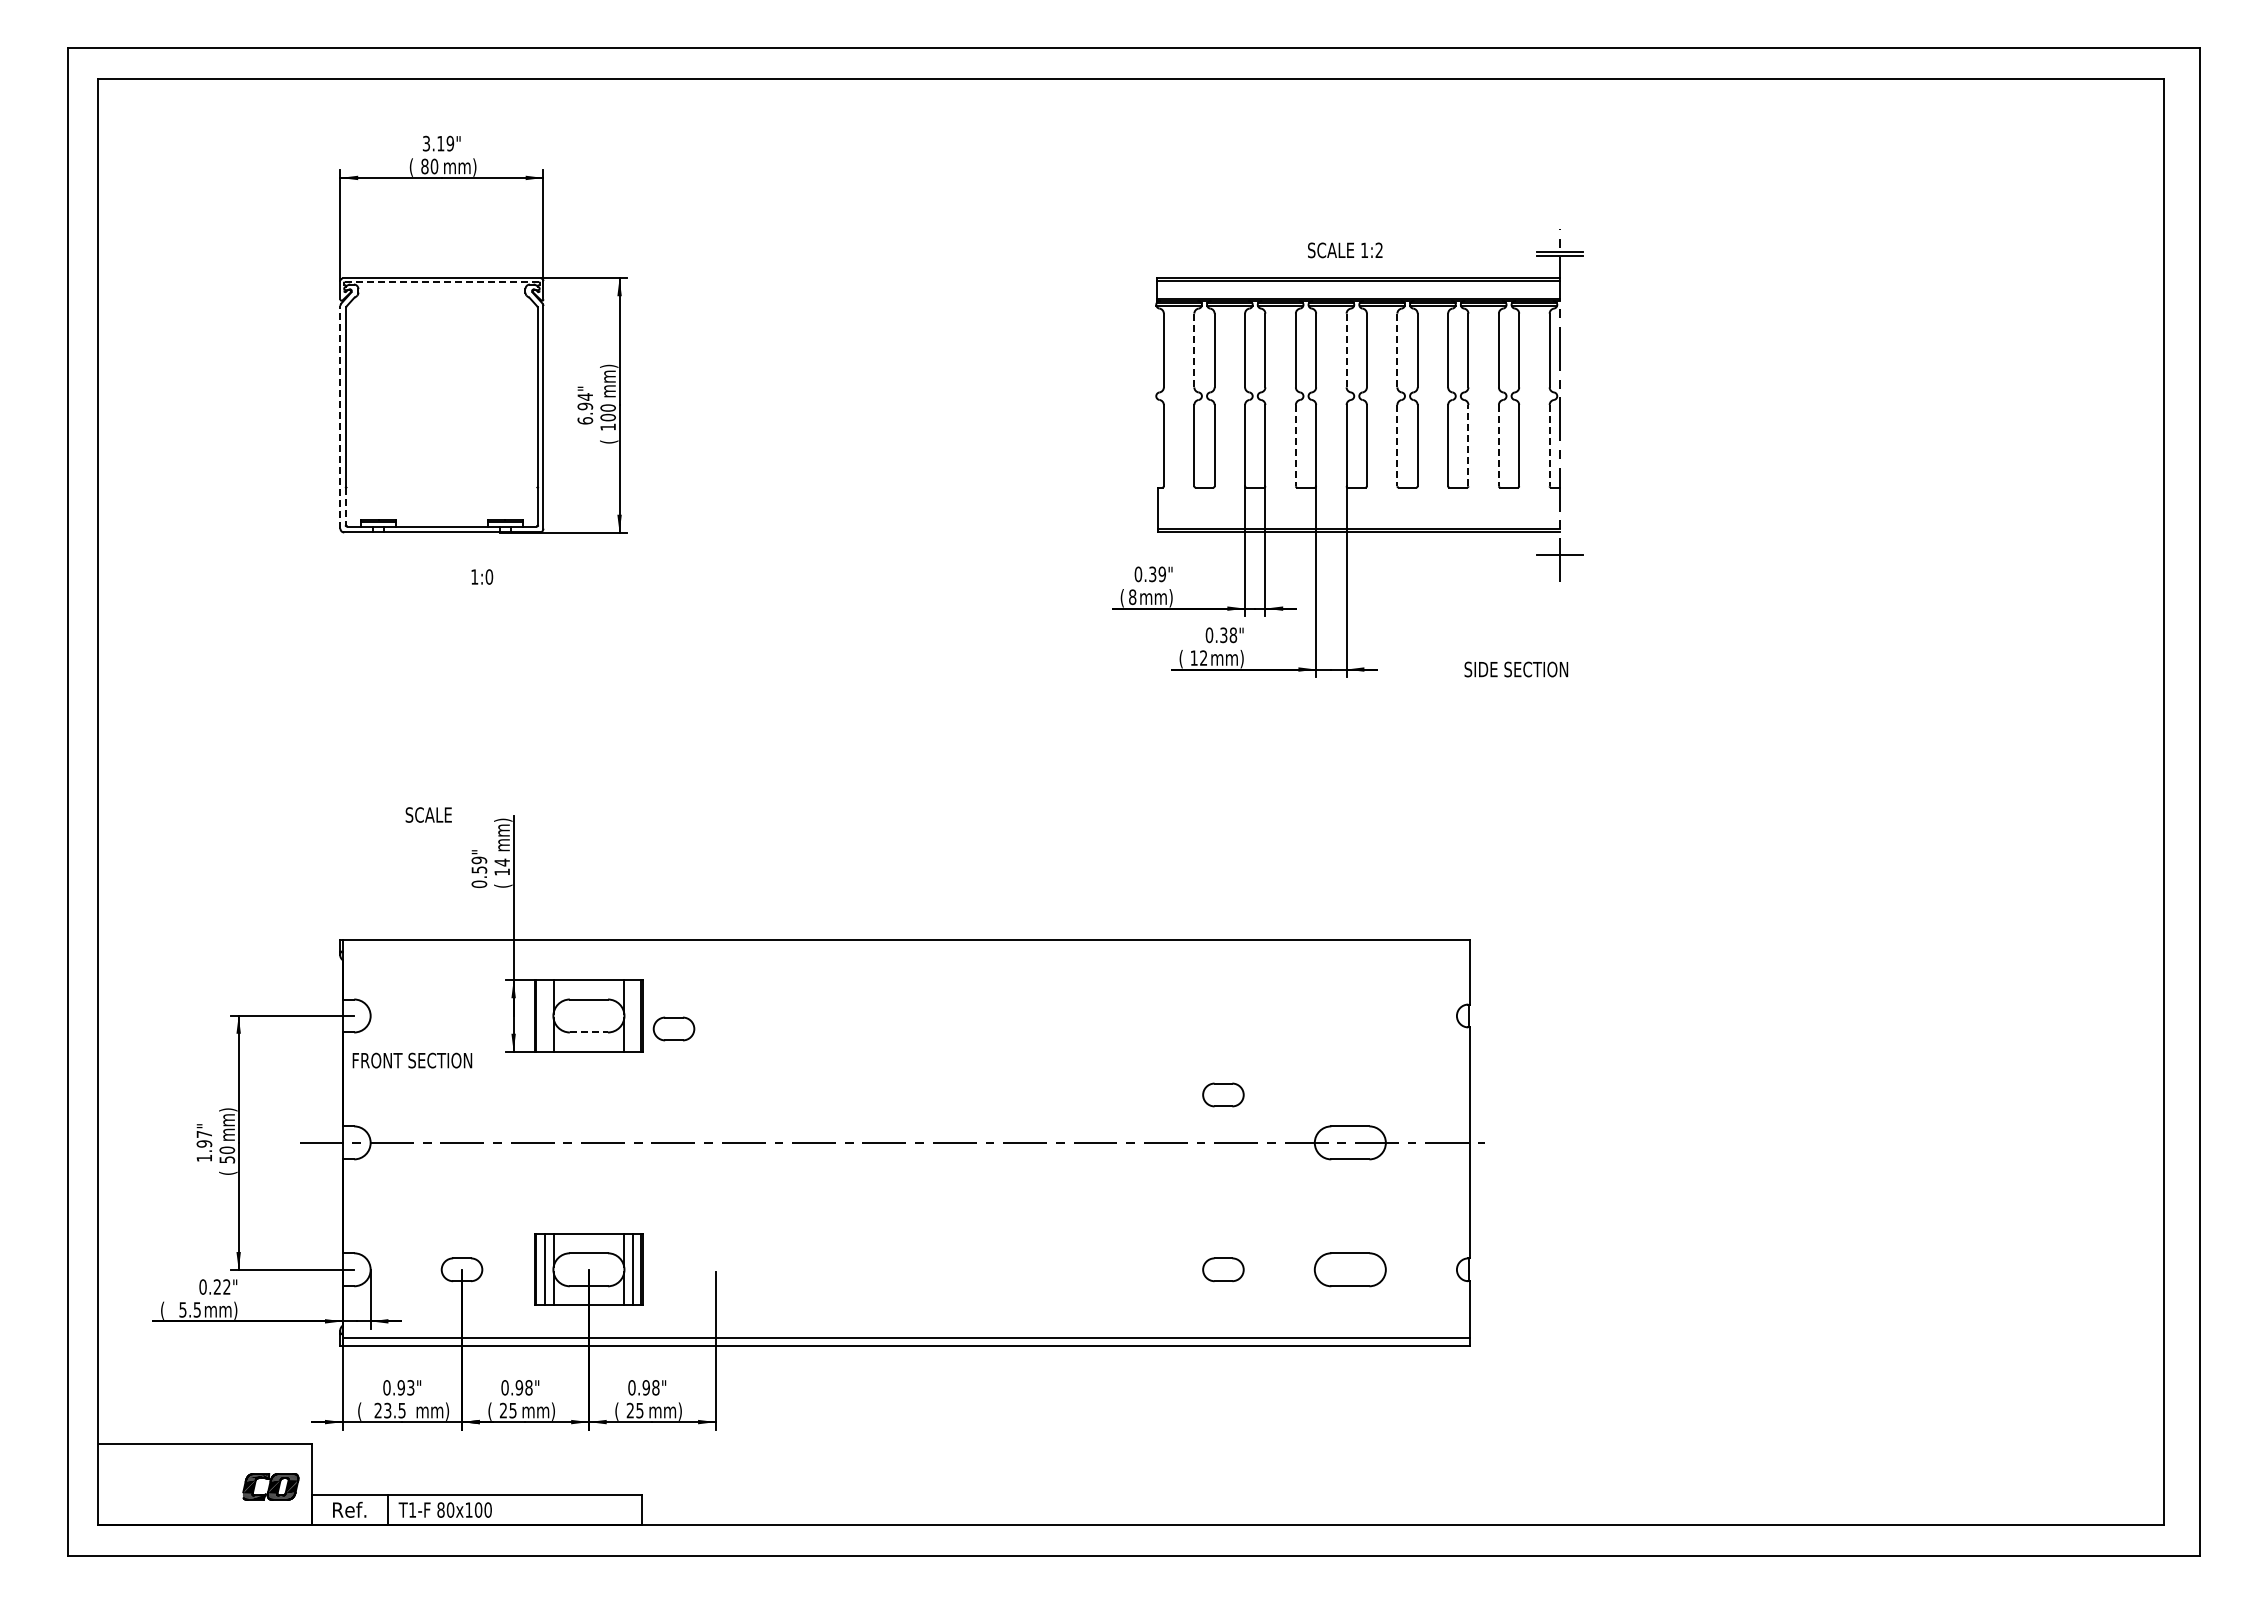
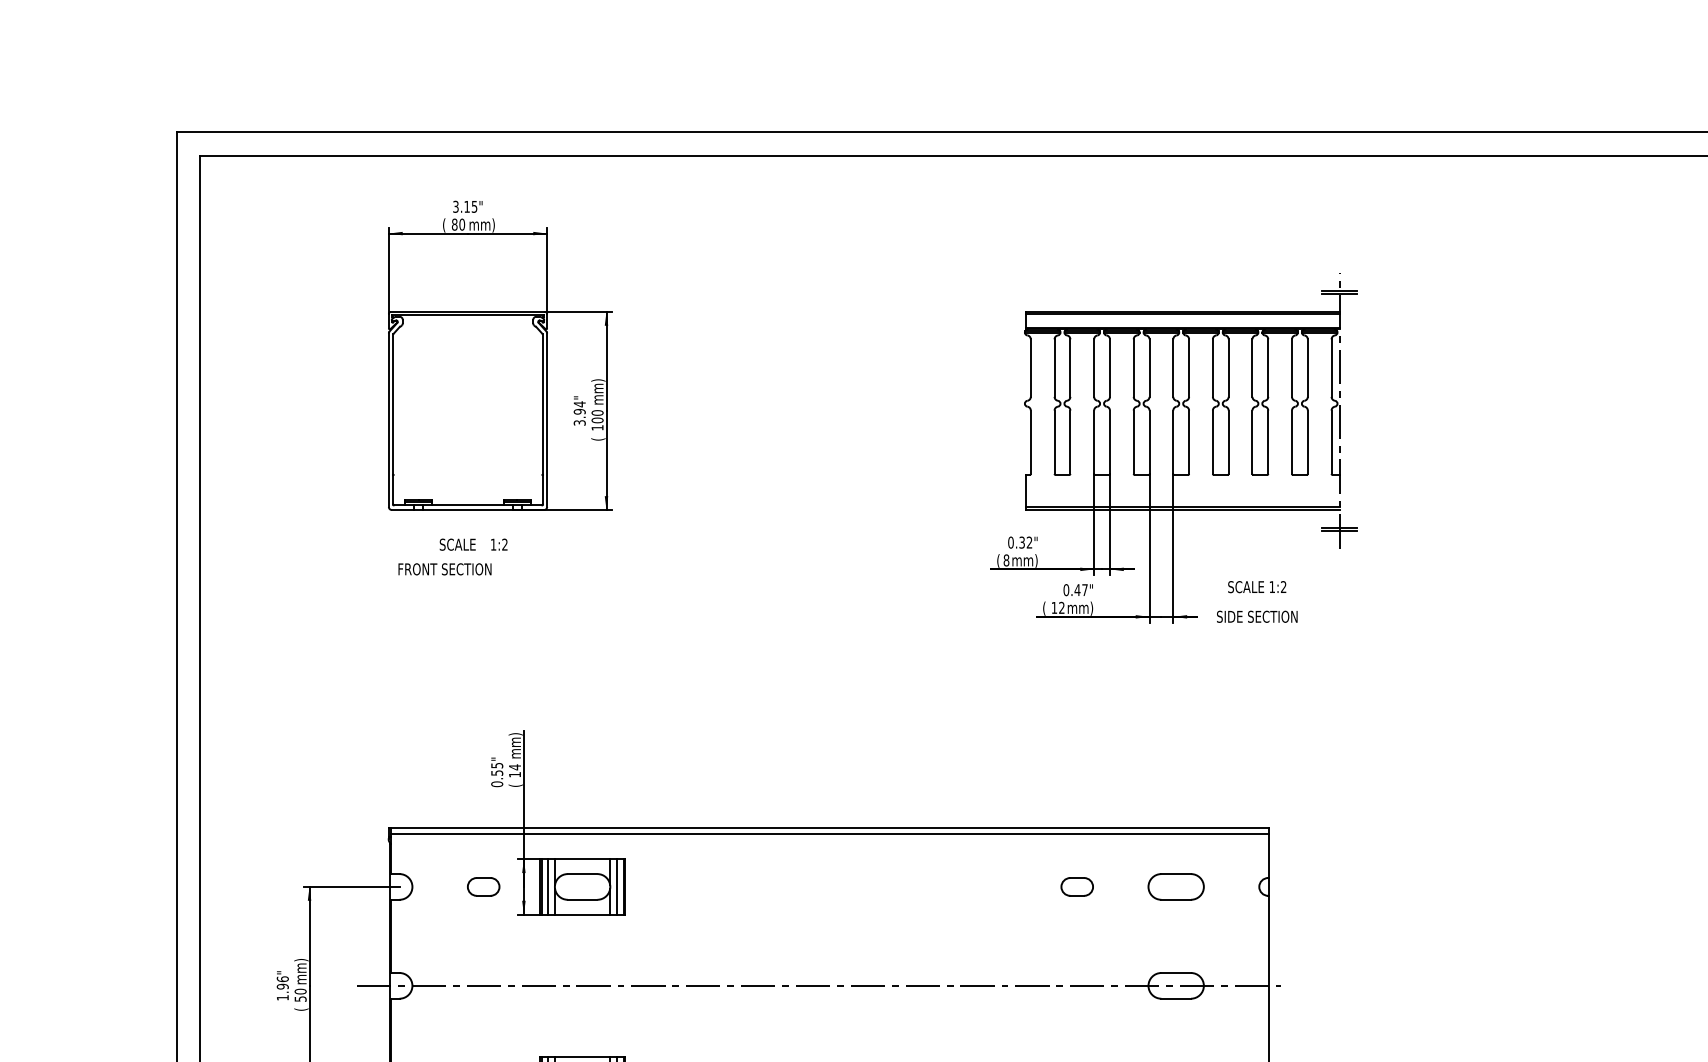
text: (450, 143) -> (474, 206), 3.19" -> 3.15"
text: (1345, 250) -> (1257, 587), moved
line: (442, 282) -> (468, 315), dashed -> solid
line: (1194, 350) -> (1054, 368), dashed -> solid
line: (1346, 350) -> (1173, 368), dashed -> solid
line: (1397, 350) -> (1212, 368), dashed -> solid
line: (340, 416) -> (388, 419), dashed -> solid
text: (585, 420) -> (579, 422), 6.94" -> 3.94"
line: (1295, 445) -> (1133, 442), dashed -> solid
line: (1397, 445) -> (1212, 442), dashed -> solid
line: (1468, 445) -> (1268, 442), dashed -> solid
line: (1498, 445) -> (1291, 442), dashed -> solid
line: (1549, 445) -> (1331, 442), dashed -> solid
line: (346, 506) -> (393, 489), dashed -> solid
line: (1559, 559) -> (1339, 531), added
text: (1161, 574) -> (1028, 542), 0.39" -> 0.32"
text: (489, 576) -> (505, 544), 1:0 -> 1:2
text: (1228, 635) -> (1081, 590), 0.38" -> 0.47"
text: (1516, 669) -> (1257, 616), moved
text: (428, 814) -> (457, 544), moved
text: (478, 860) -> (496, 765), 0.59" -> 0.55"
line: (905, 947) -> (829, 833), added
line: (544, 1015) -> (547, 886), added
line: (633, 1015) -> (617, 886), added
part: (1349, 1015) -> (1175, 886), added
part: (673, 1028) -> (483, 886), moved
line: (589, 1032) -> (583, 899), dashed -> solid
text: (412, 1060) -> (445, 569), moved
part: (1223, 1094) -> (1077, 886), moved
text: (204, 1134) -> (282, 979), 1.97" -> 1.96"

